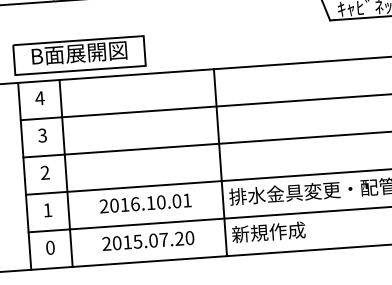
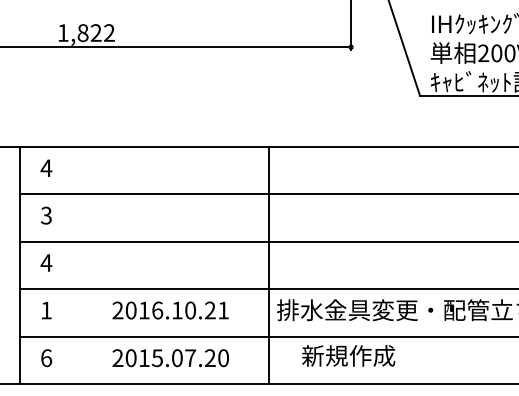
part: (78, 55) -> (99, 117), removed
text: (45, 172) -> (46, 262), 2 -> 4
line: (65, 173) -> (72, 265), removed
text: (177, 201) -> (210, 310), 2016.10.01 -> 2016.10.21
text: (268, 232) -> (348, 355), moved
text: (50, 247) -> (46, 357), 0 -> 6

